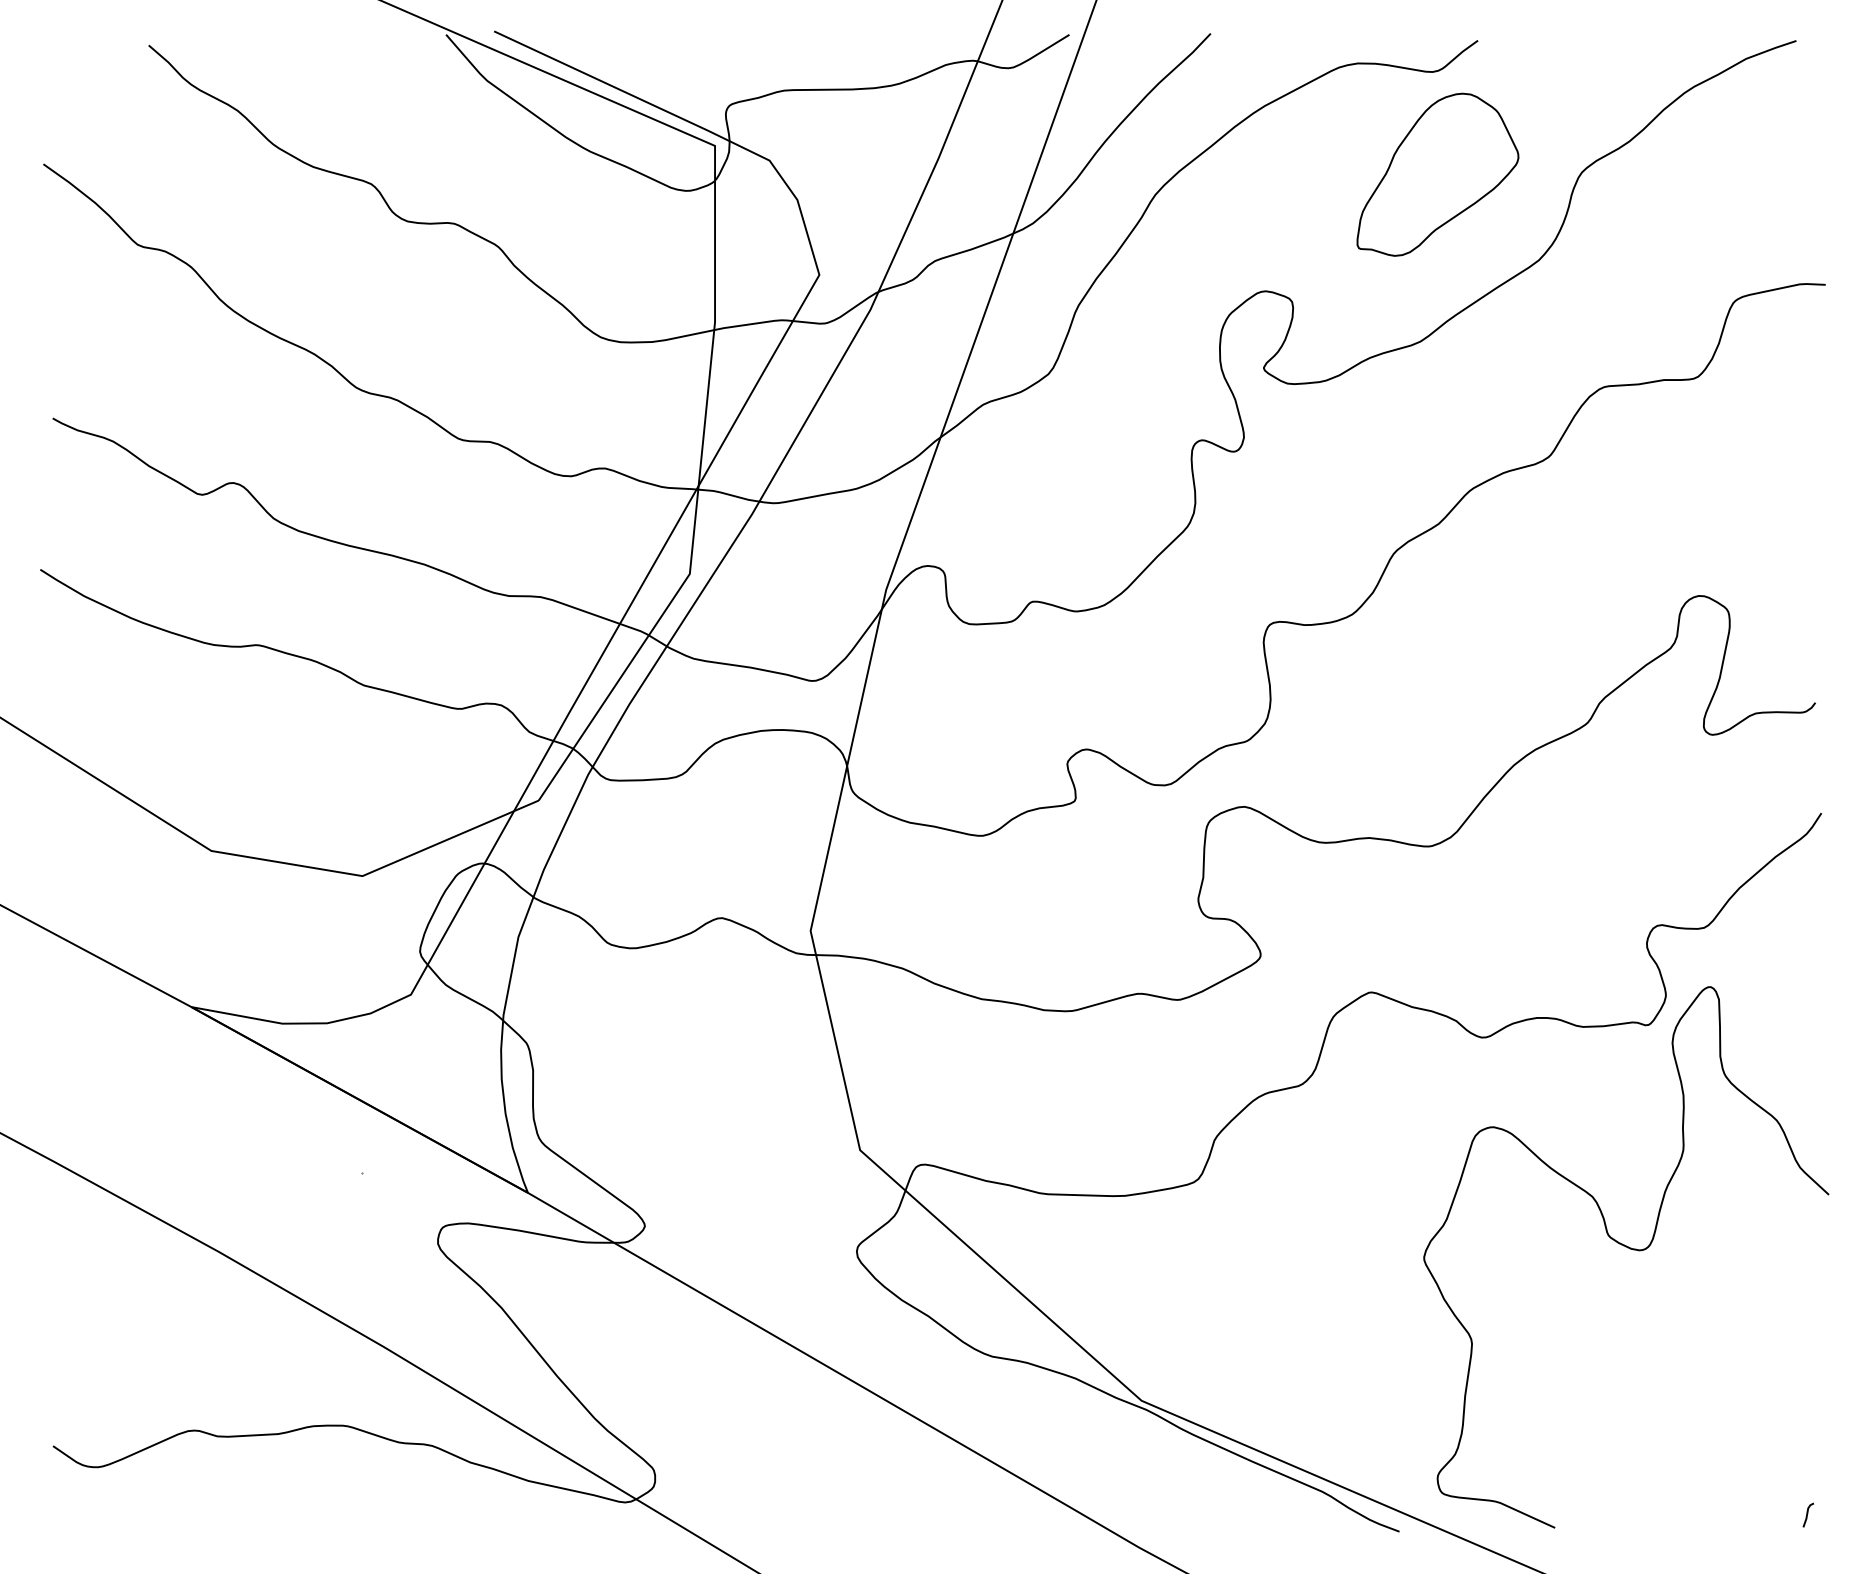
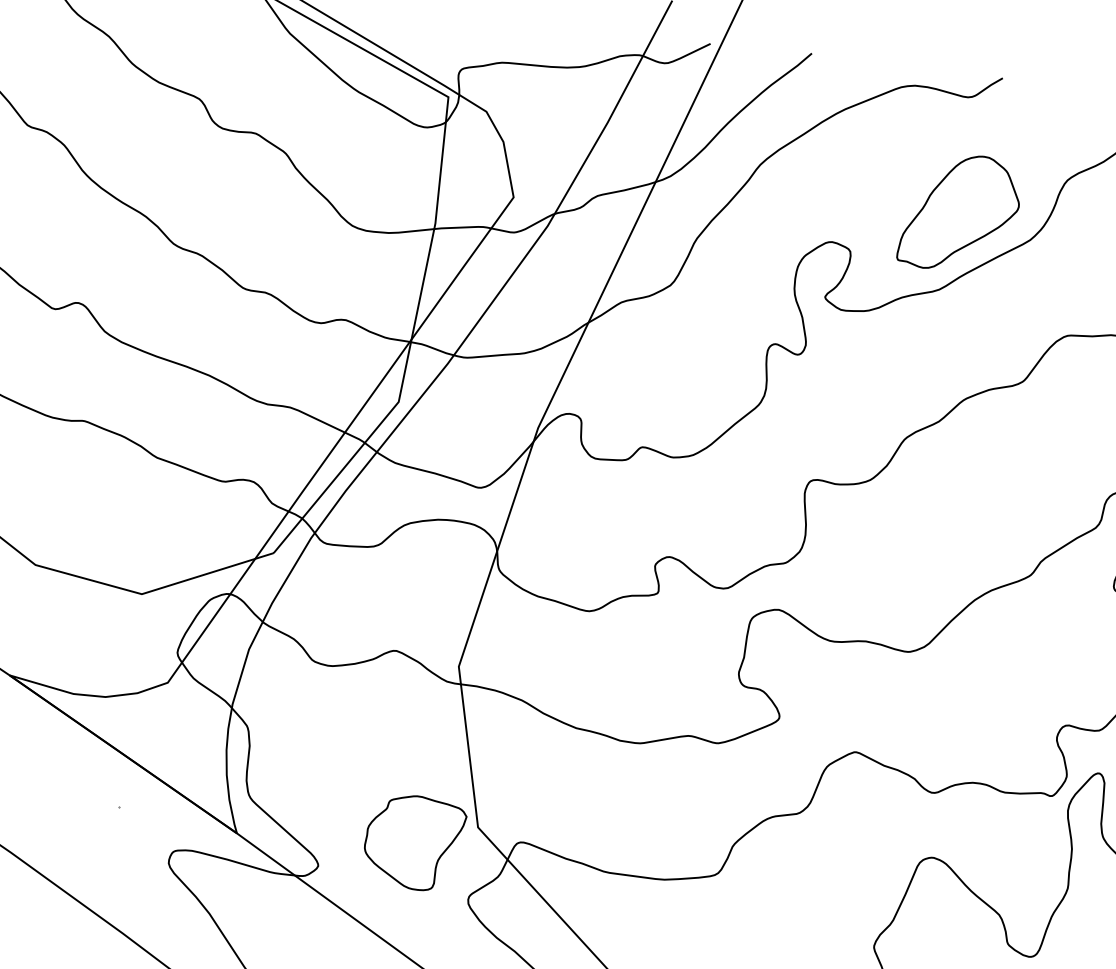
part: (1437, 174) -> (959, 212), moved
part: (774, 1180) -> (414, 842), added

